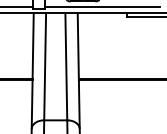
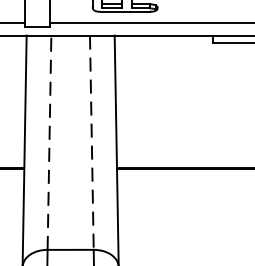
line: (45, 66) -> (50, 142), solid -> dashed
line: (66, 66) -> (92, 142), solid -> dashed

